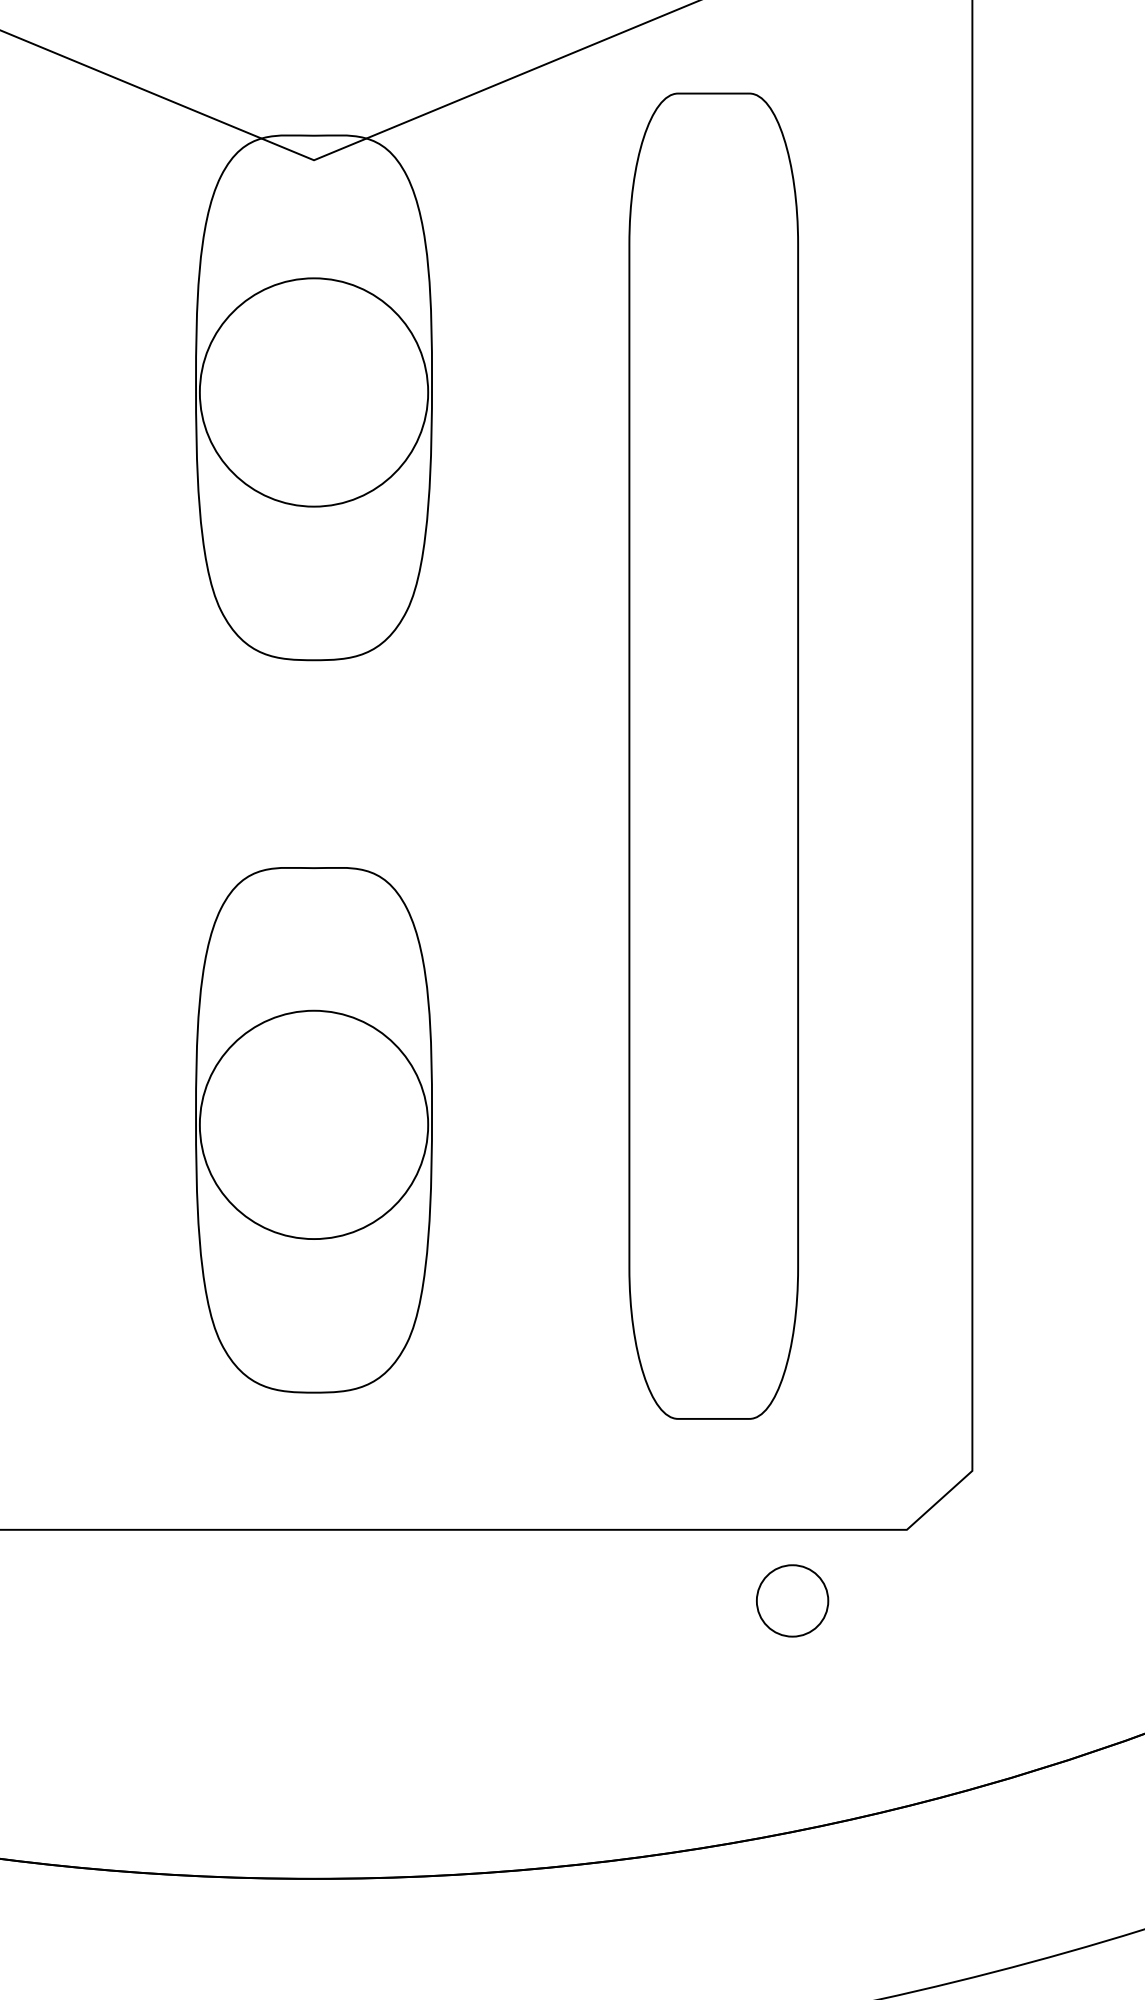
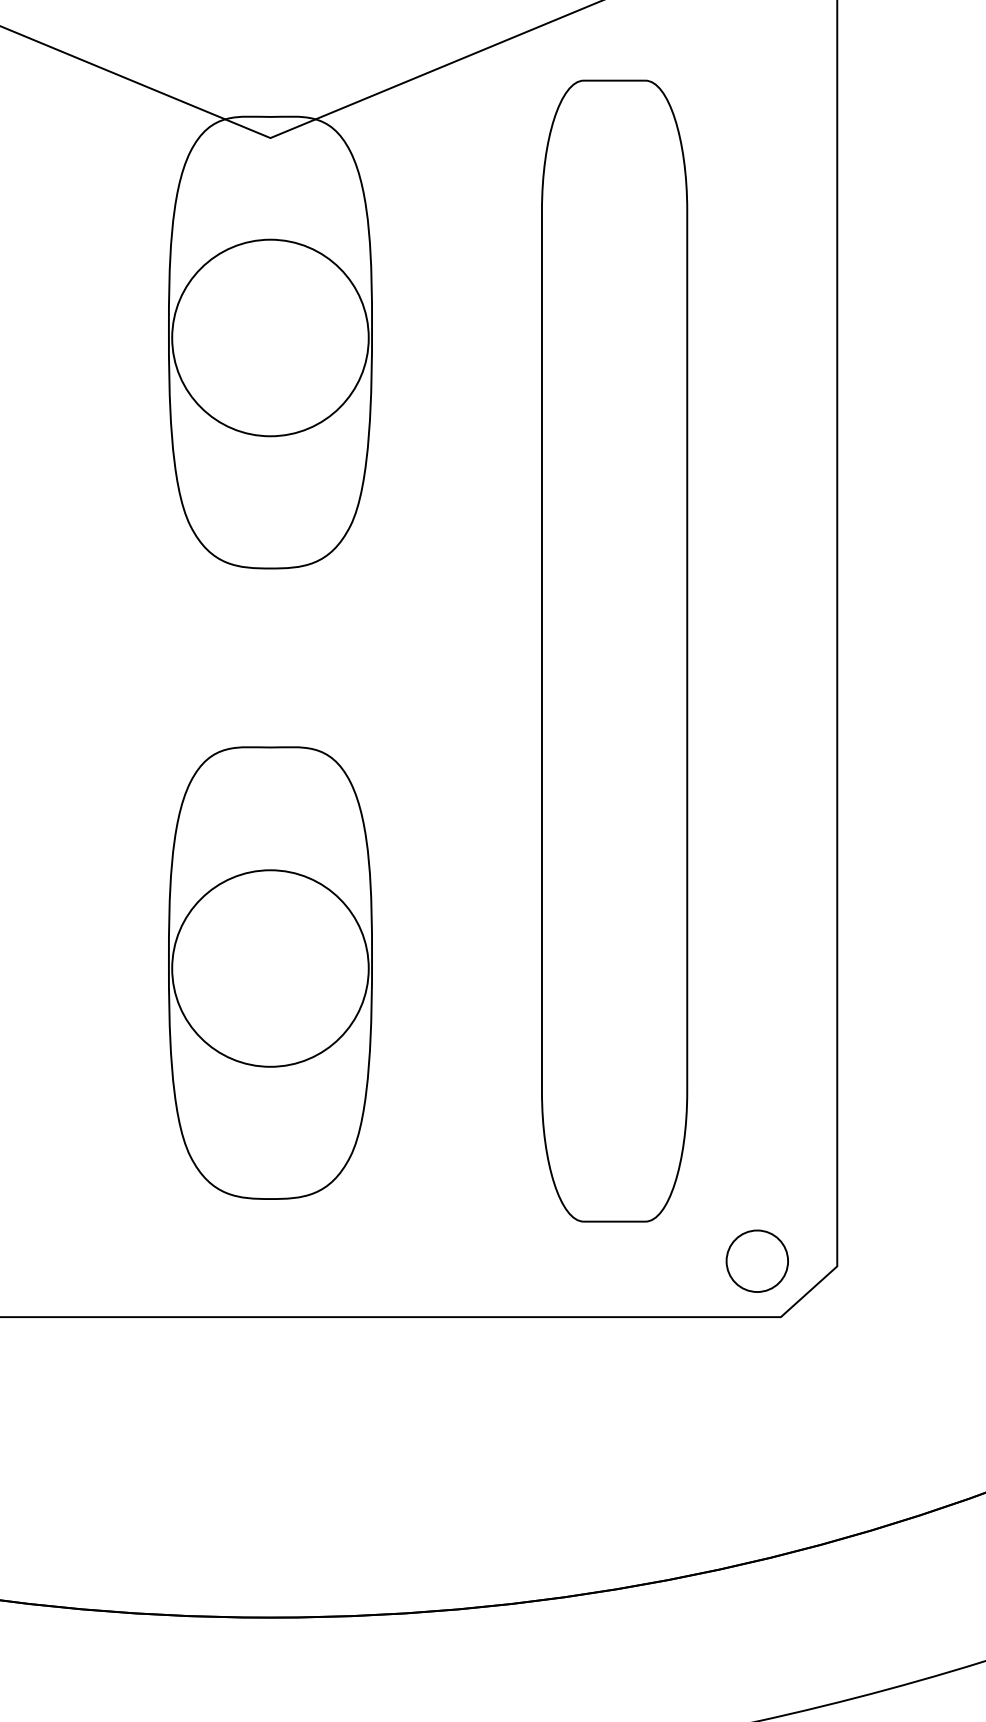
part: (792, 1600) -> (757, 1260), moved

